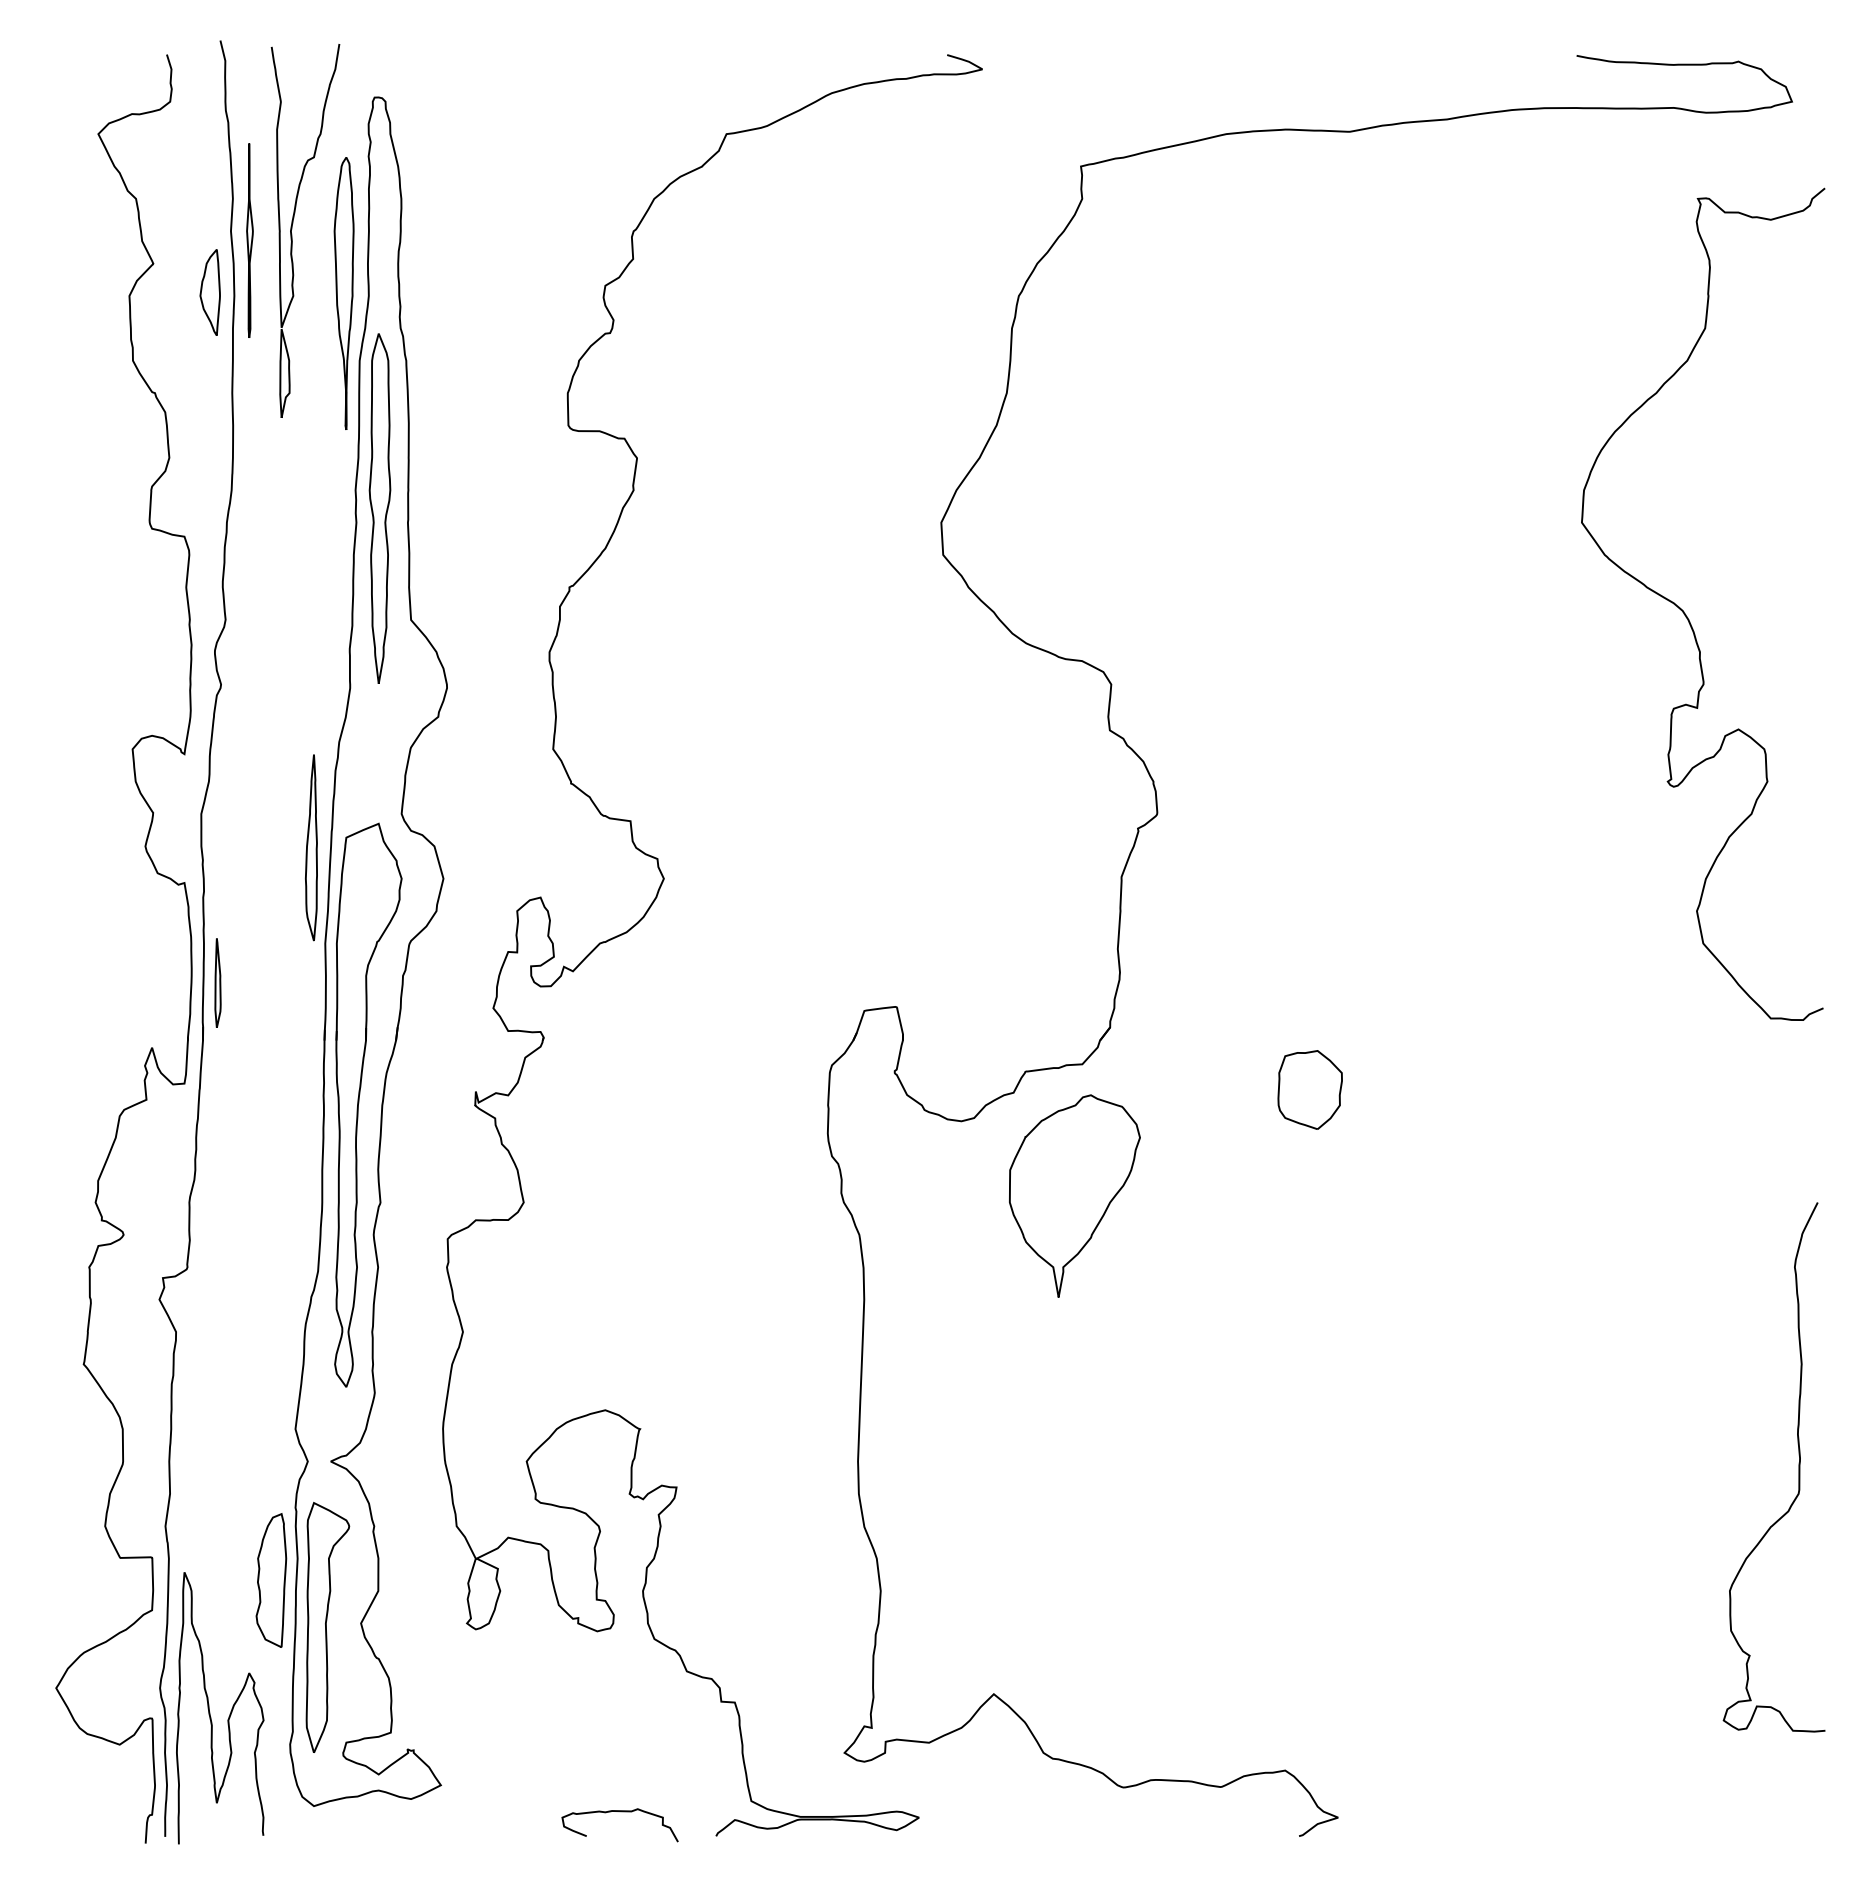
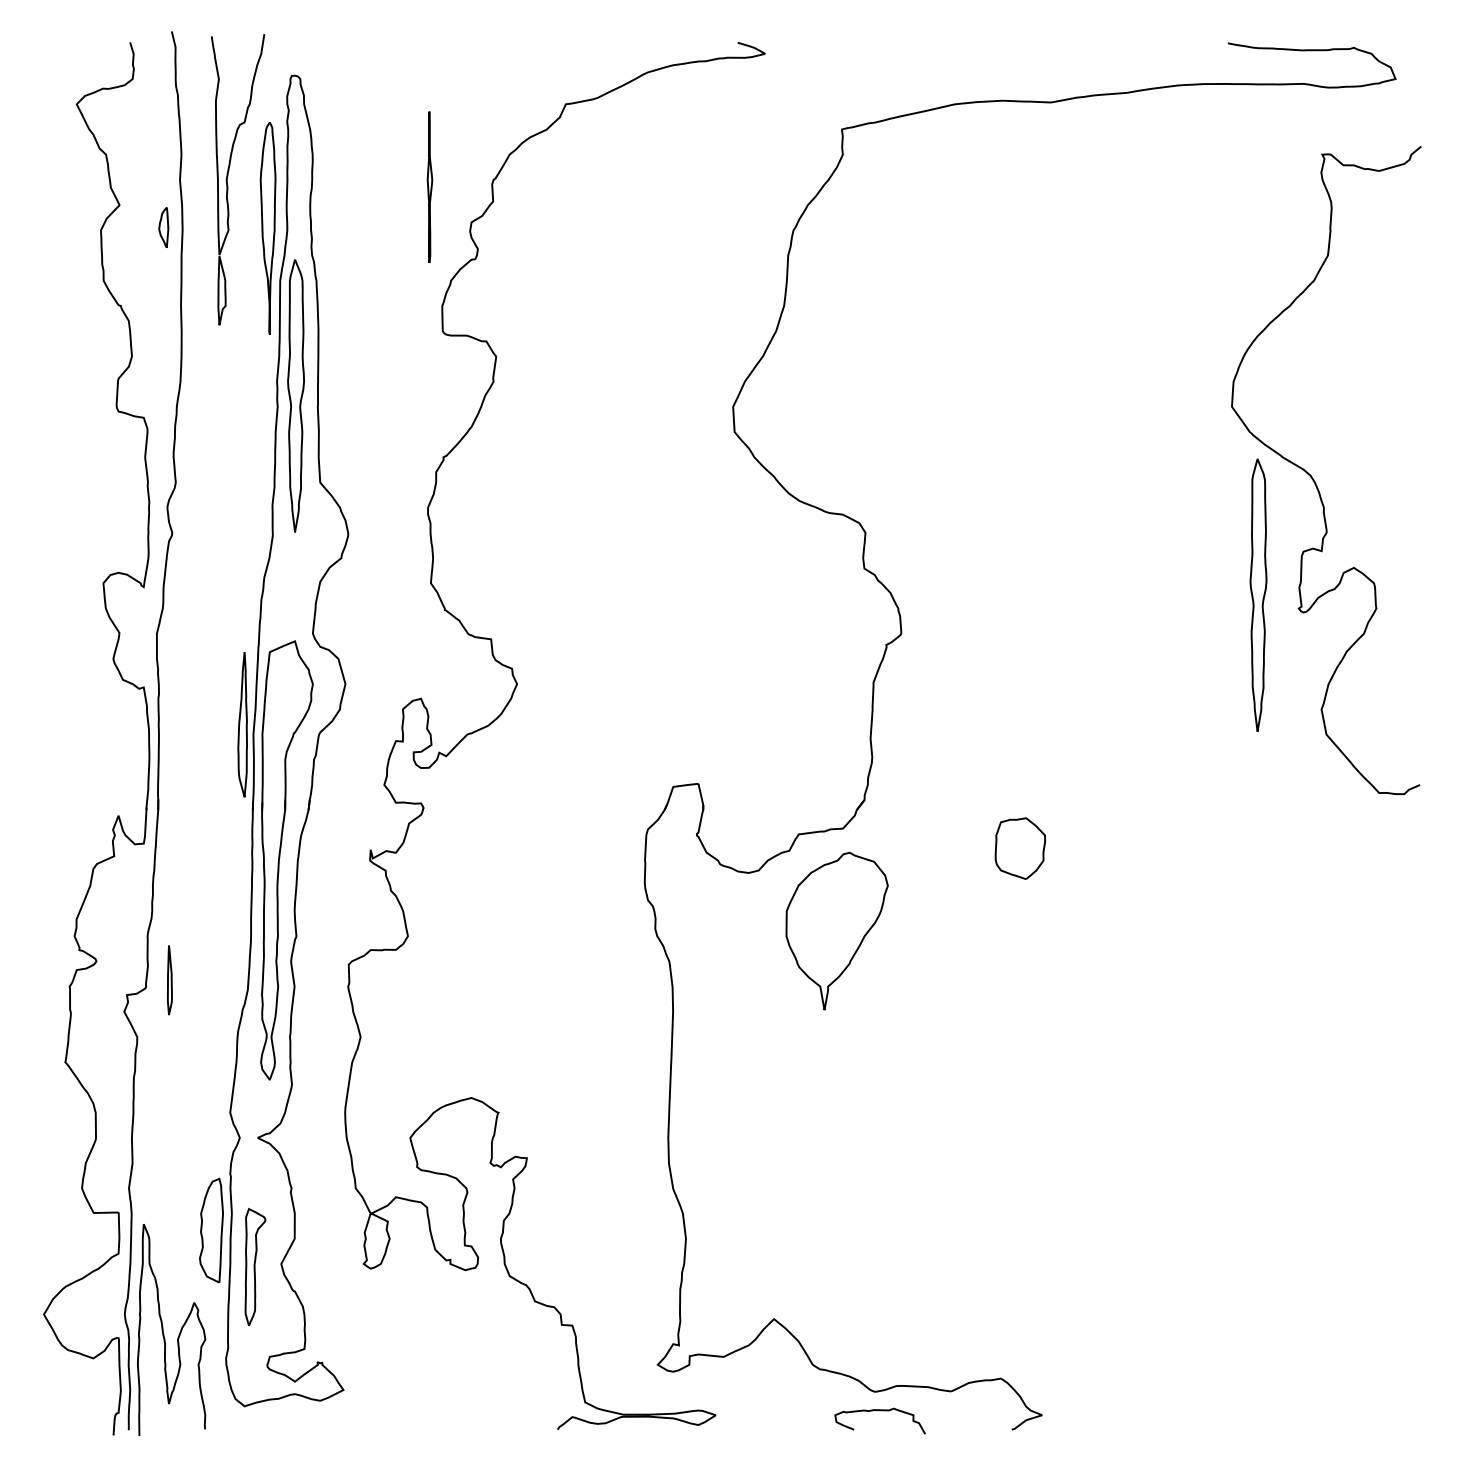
part: (249, 240) -> (429, 187), moved
part: (209, 292) -> (163, 227), size x0.6
part: (1615, 764) -> (1258, 595), added
part: (311, 847) -> (242, 724), moved
part: (217, 982) -> (169, 979), moved
curve: (1798, 1467) -> (1400, 1142), removed
part: (327, 1627) -> (255, 1267), size x0.6
curve: (619, 1812) -> (879, 1411), moved

